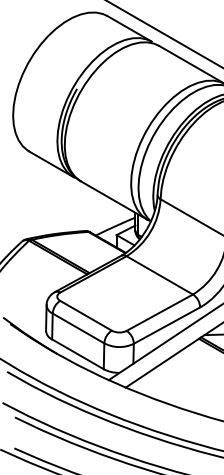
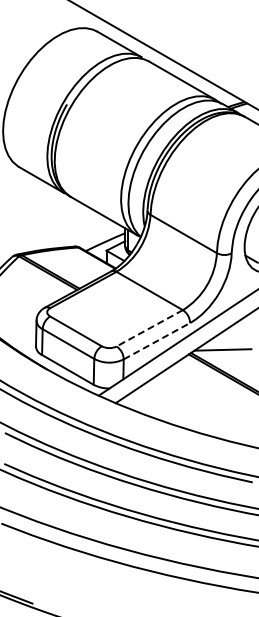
line: (159, 312) -> (149, 328), solid -> dashed
line: (166, 325) -> (156, 341), solid -> dashed

